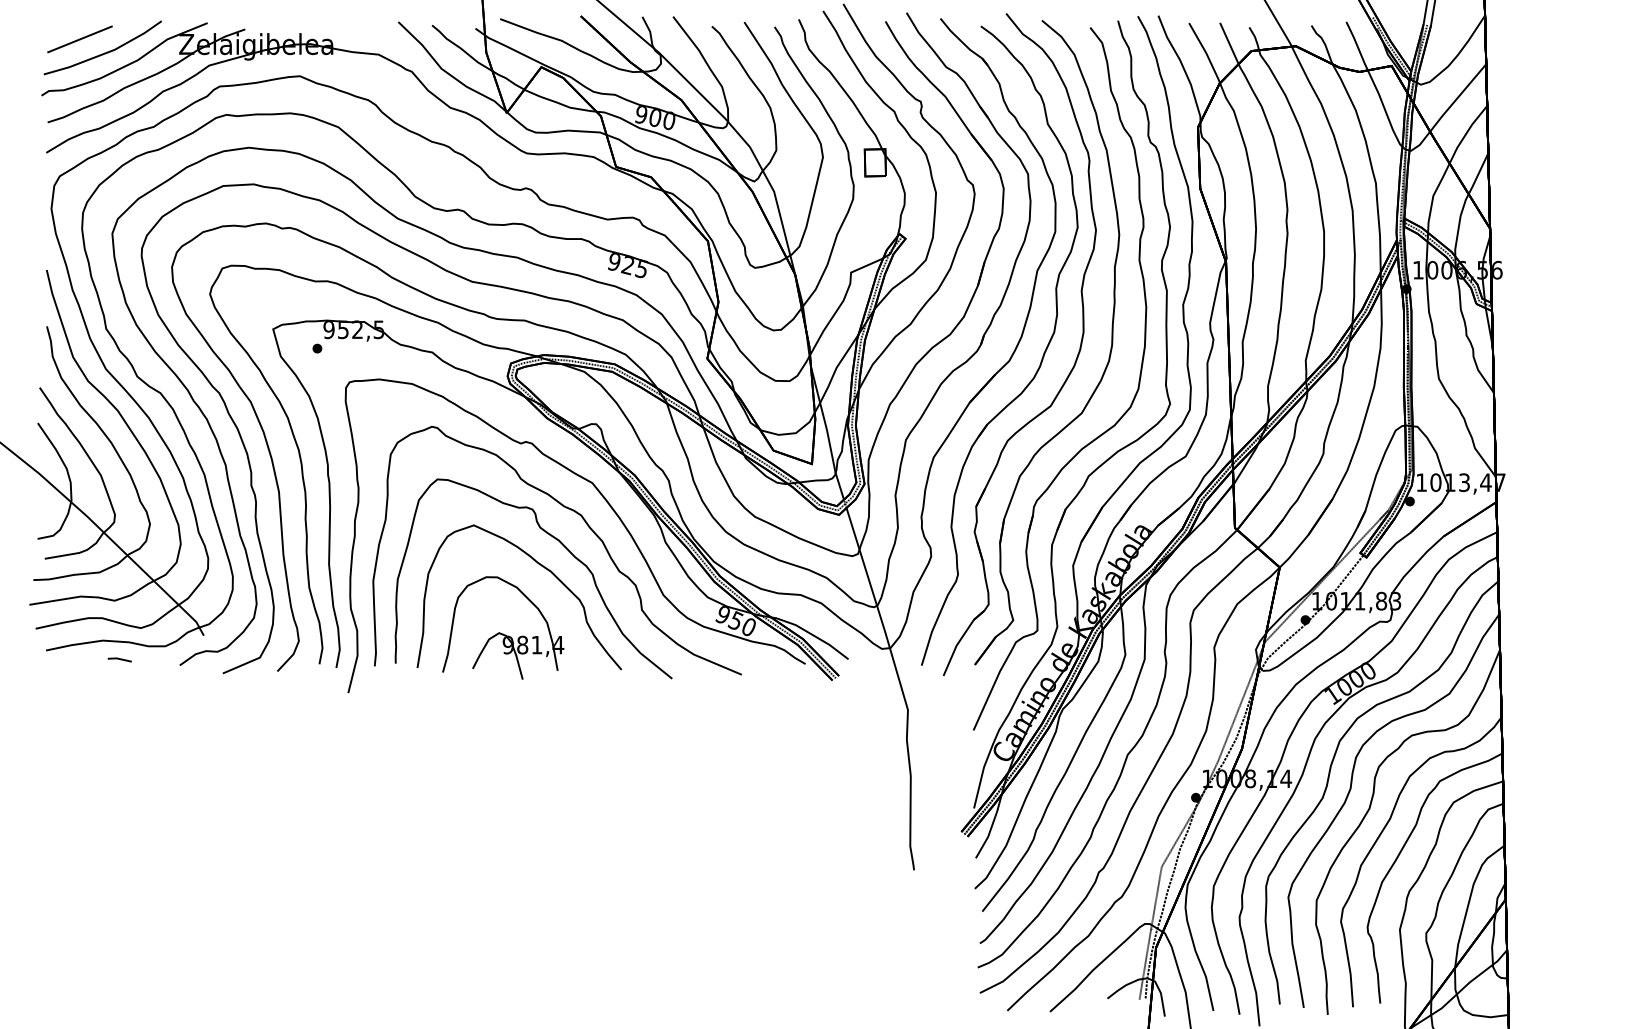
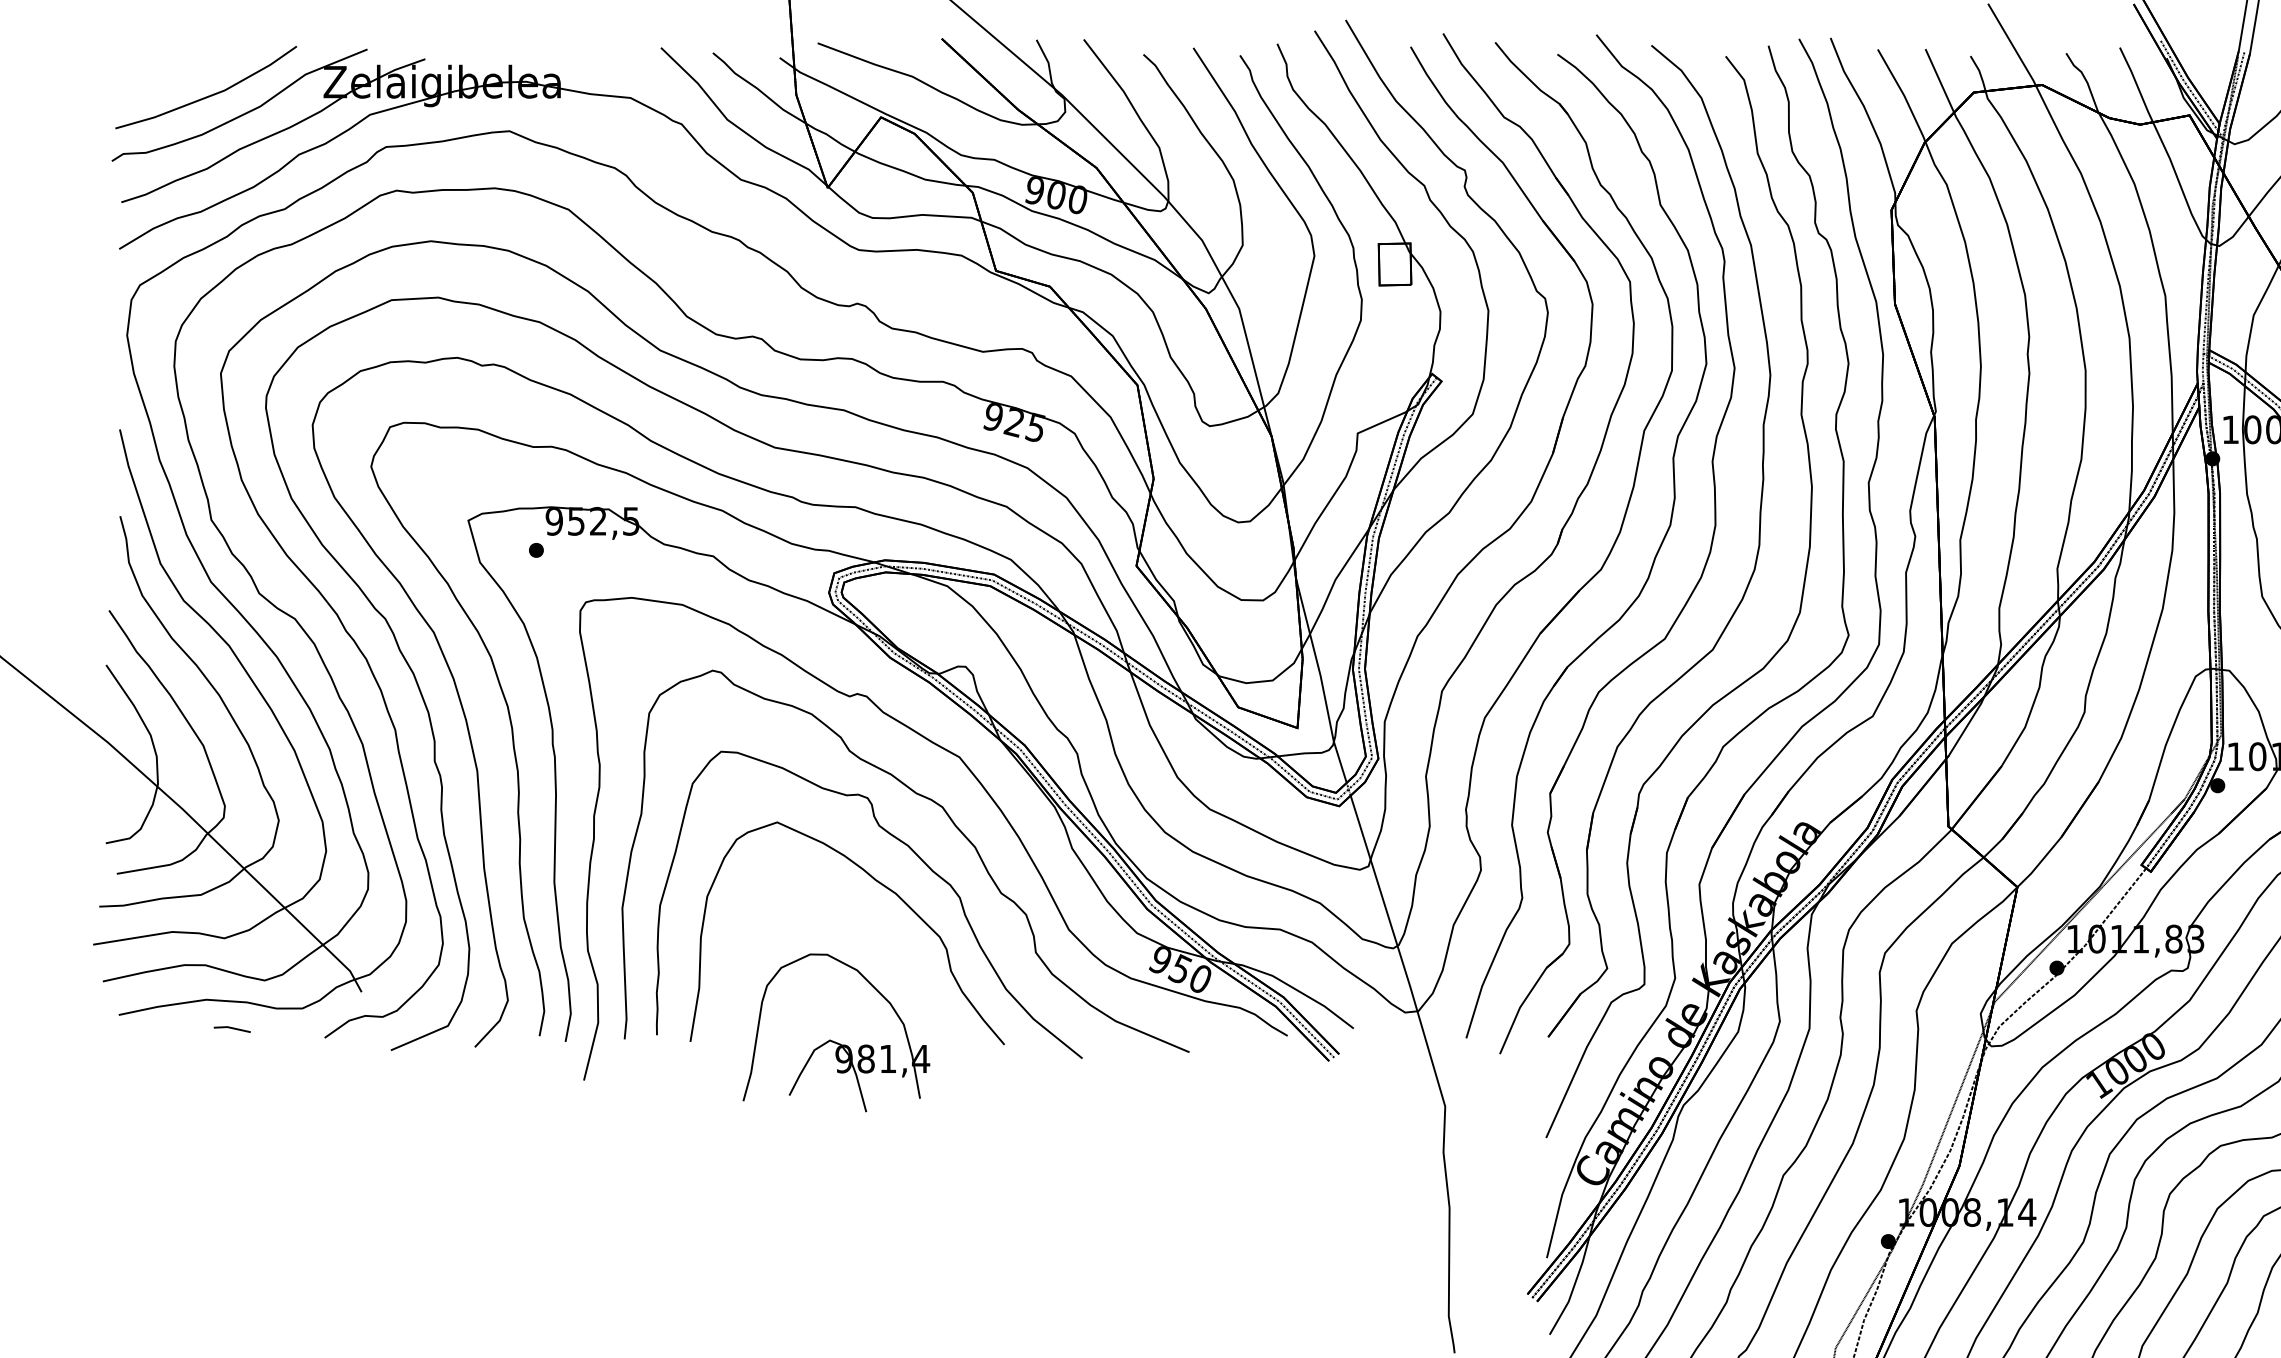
line: (79, 39) -> (170, 74), removed
part: (503, 627) -> (836, 1031), moved

